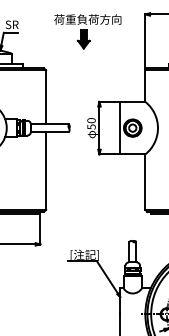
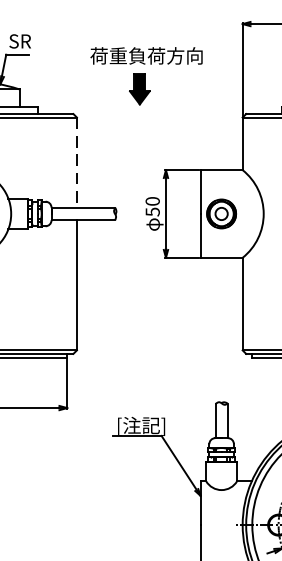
part: (87, 31) -> (146, 75), moved
line: (46, 97) -> (77, 162), solid -> dashed

